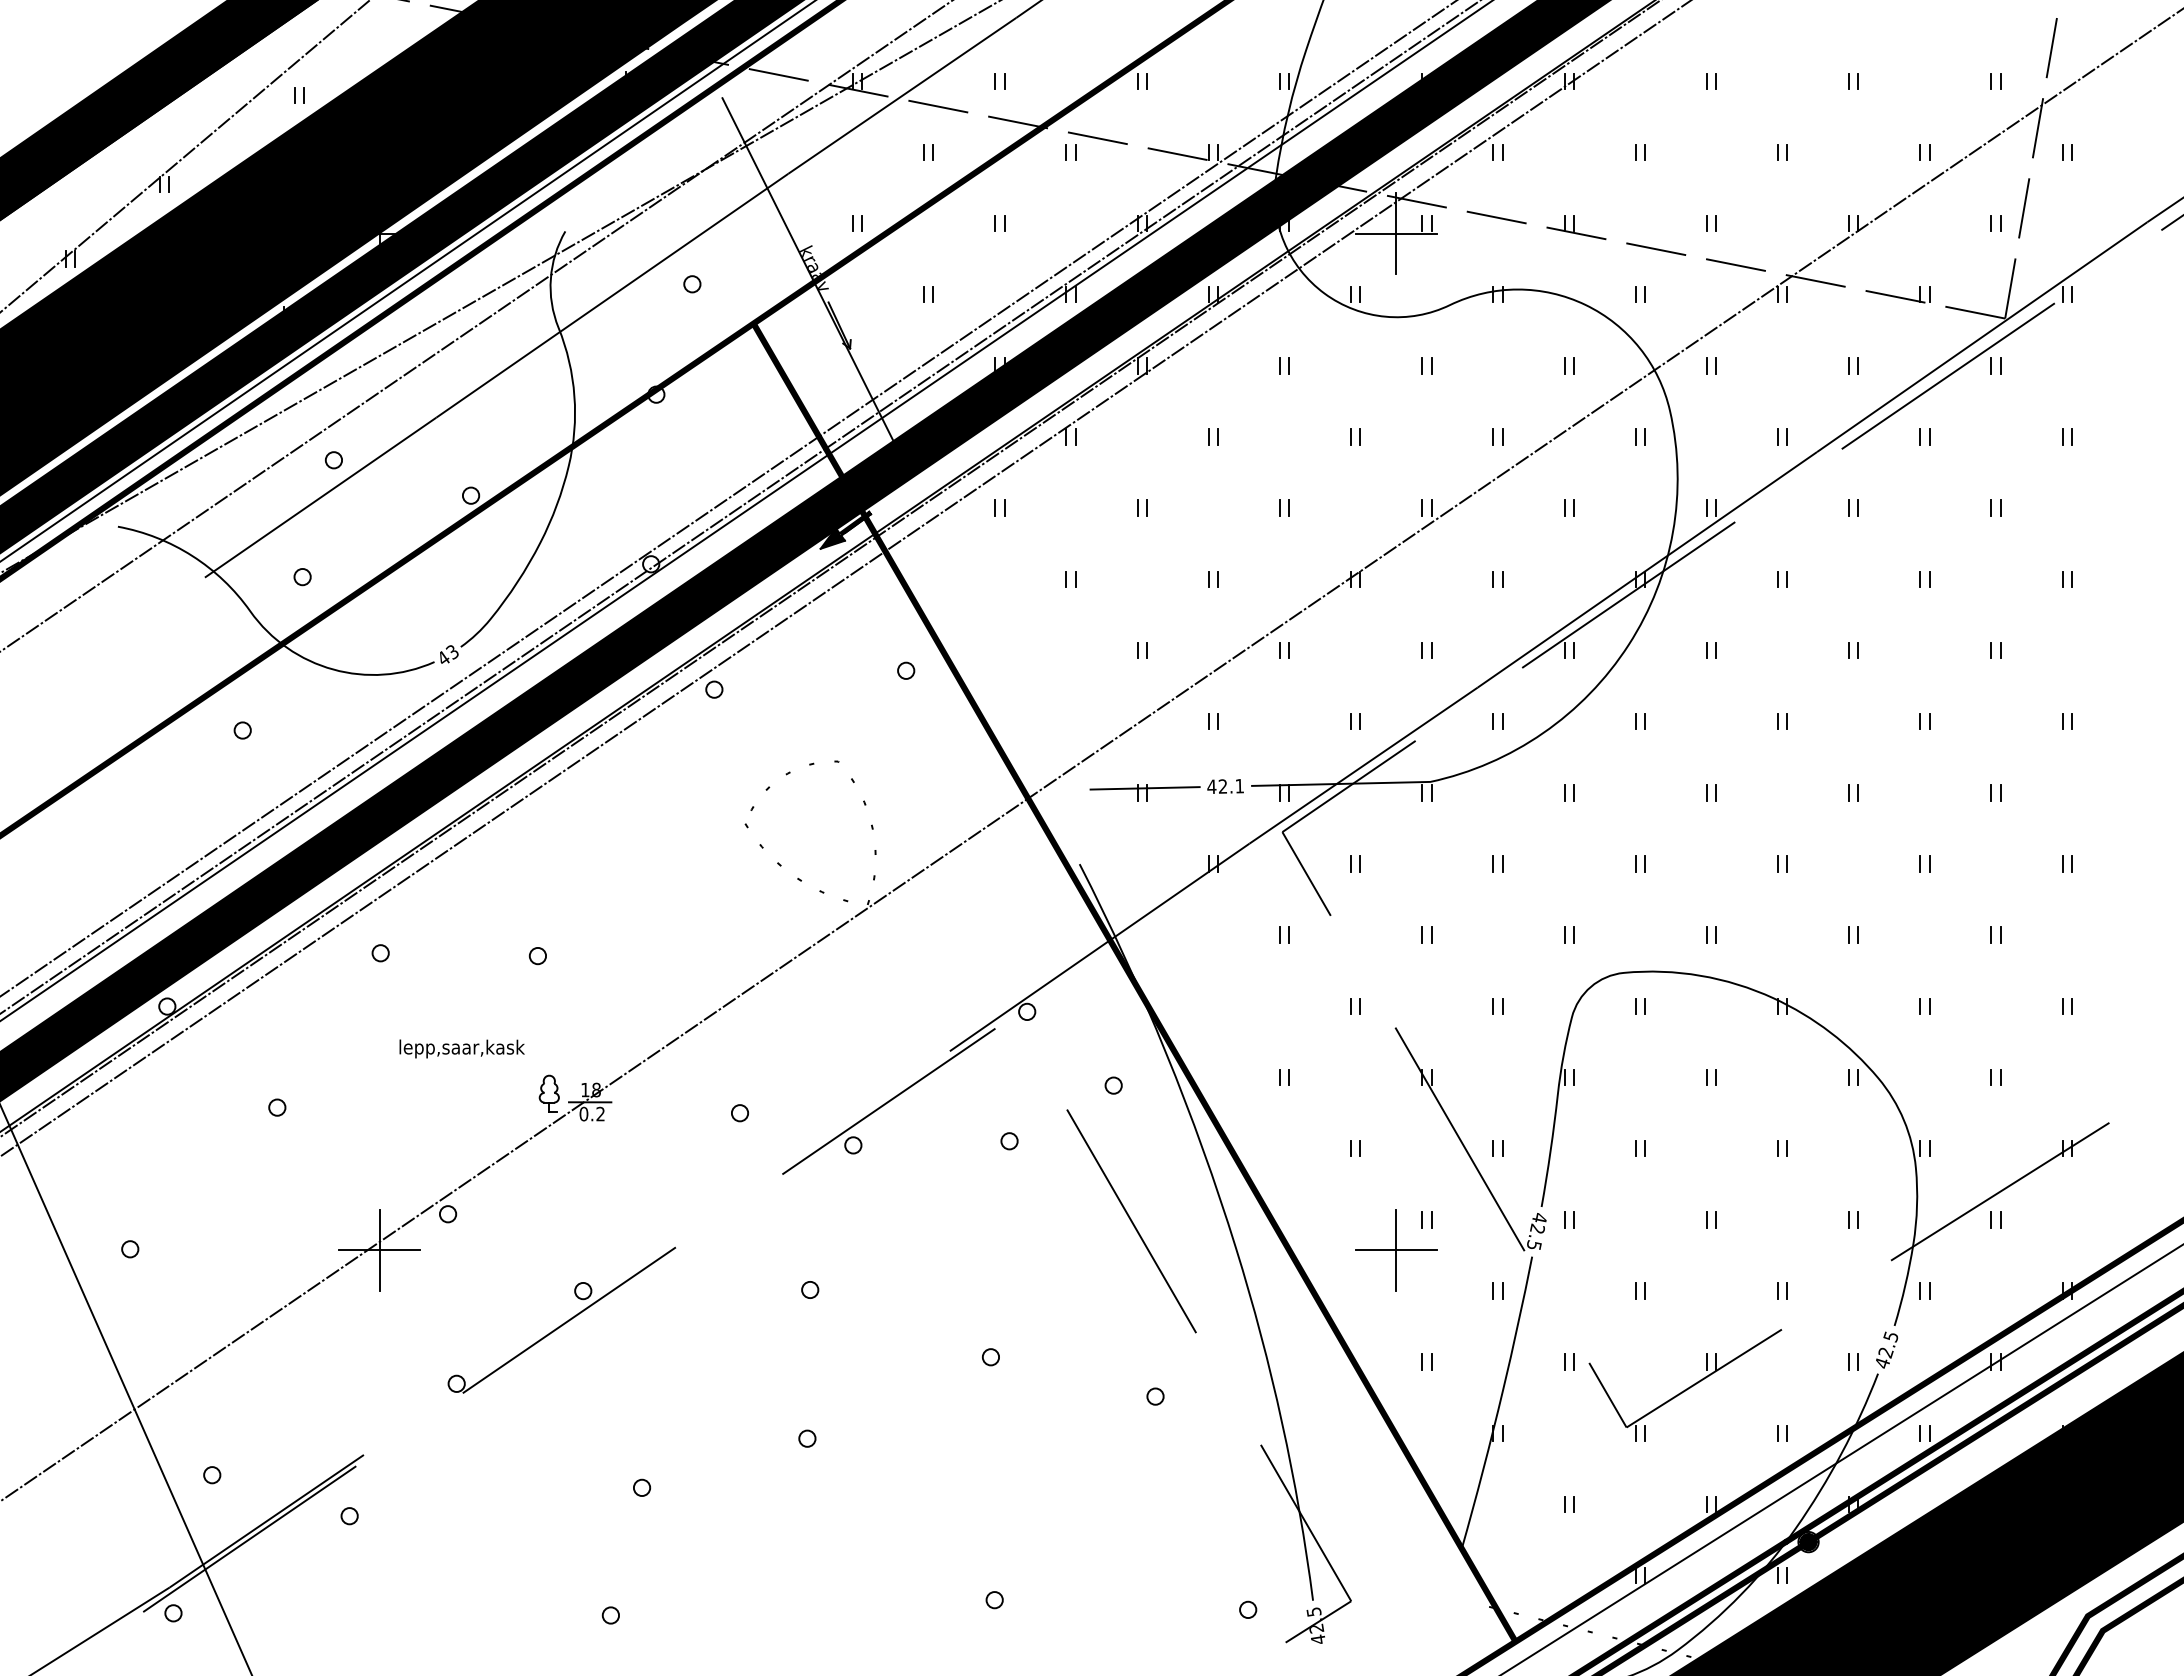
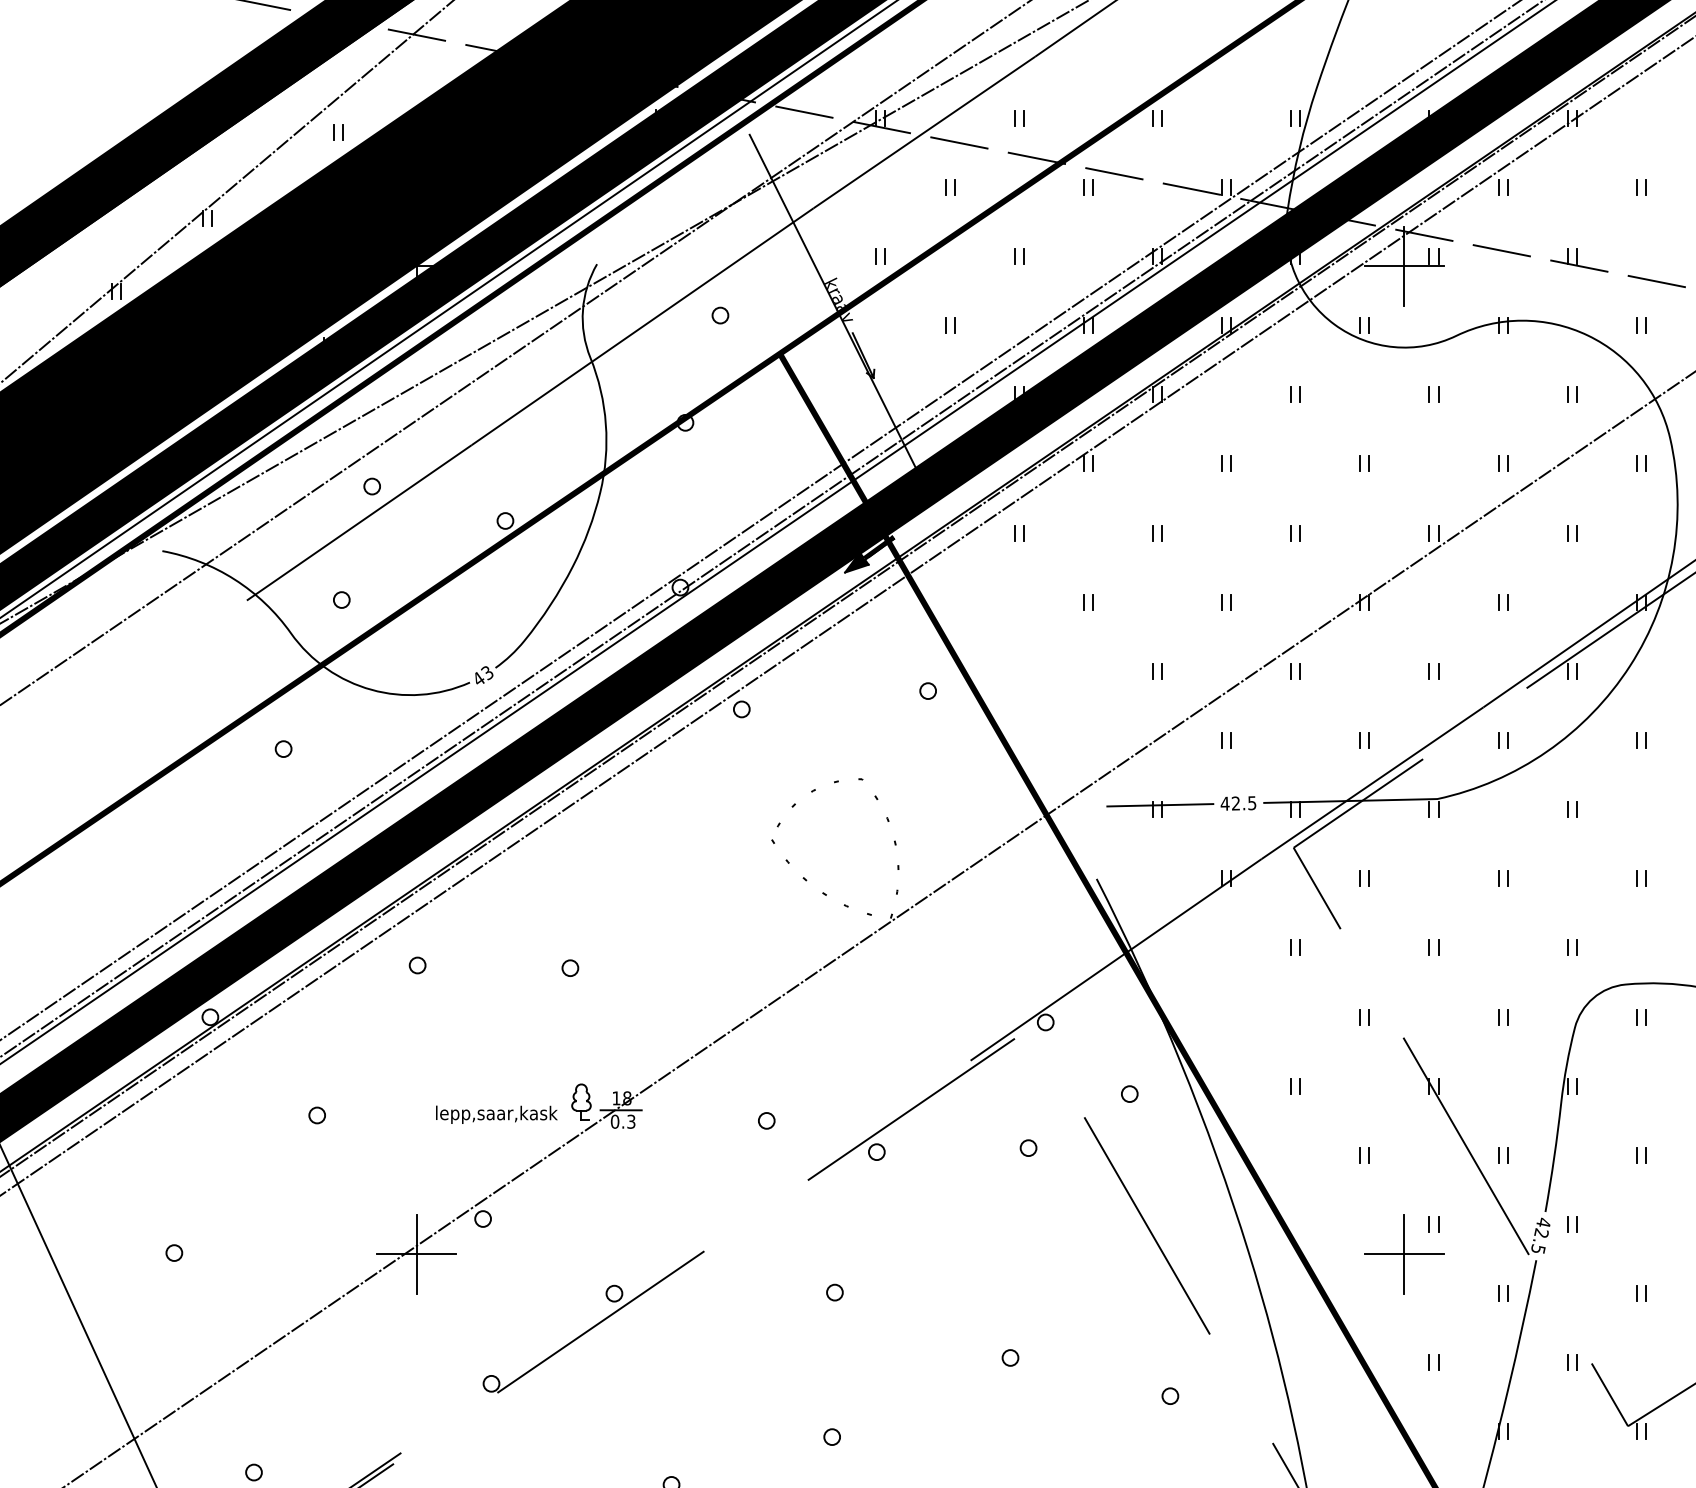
text: (1239, 786) -> (1251, 803), 42.1 -> 42.5
text: (461, 1048) -> (496, 1114), moved
text: (600, 1114) -> (631, 1122), 0.2 -> 0.3

